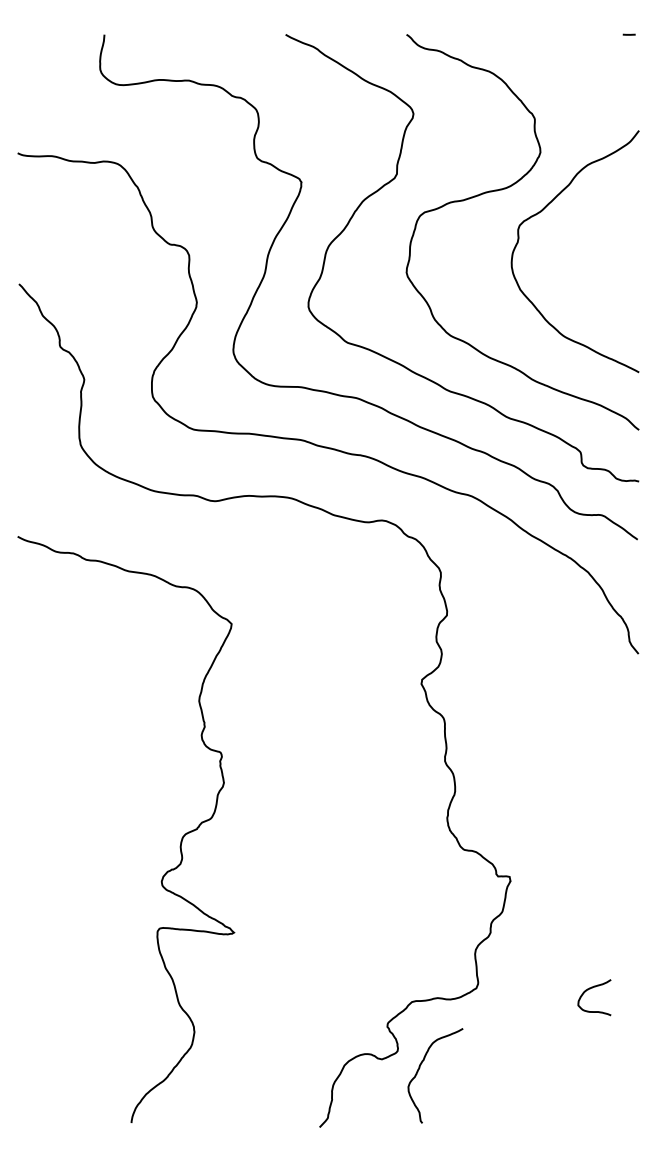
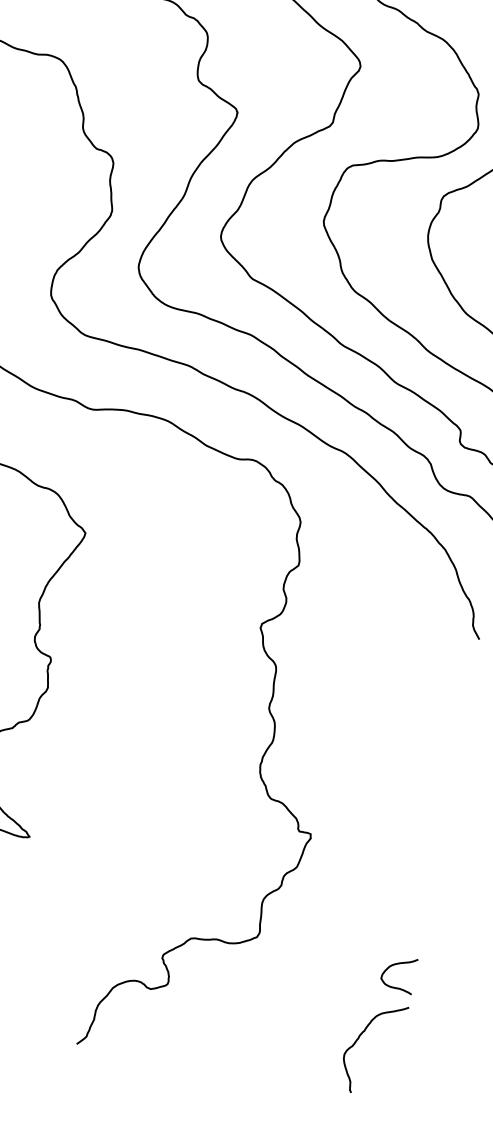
curve: (590, 989) -> (396, 965), moved
curve: (420, 1068) -> (359, 1038), moved

